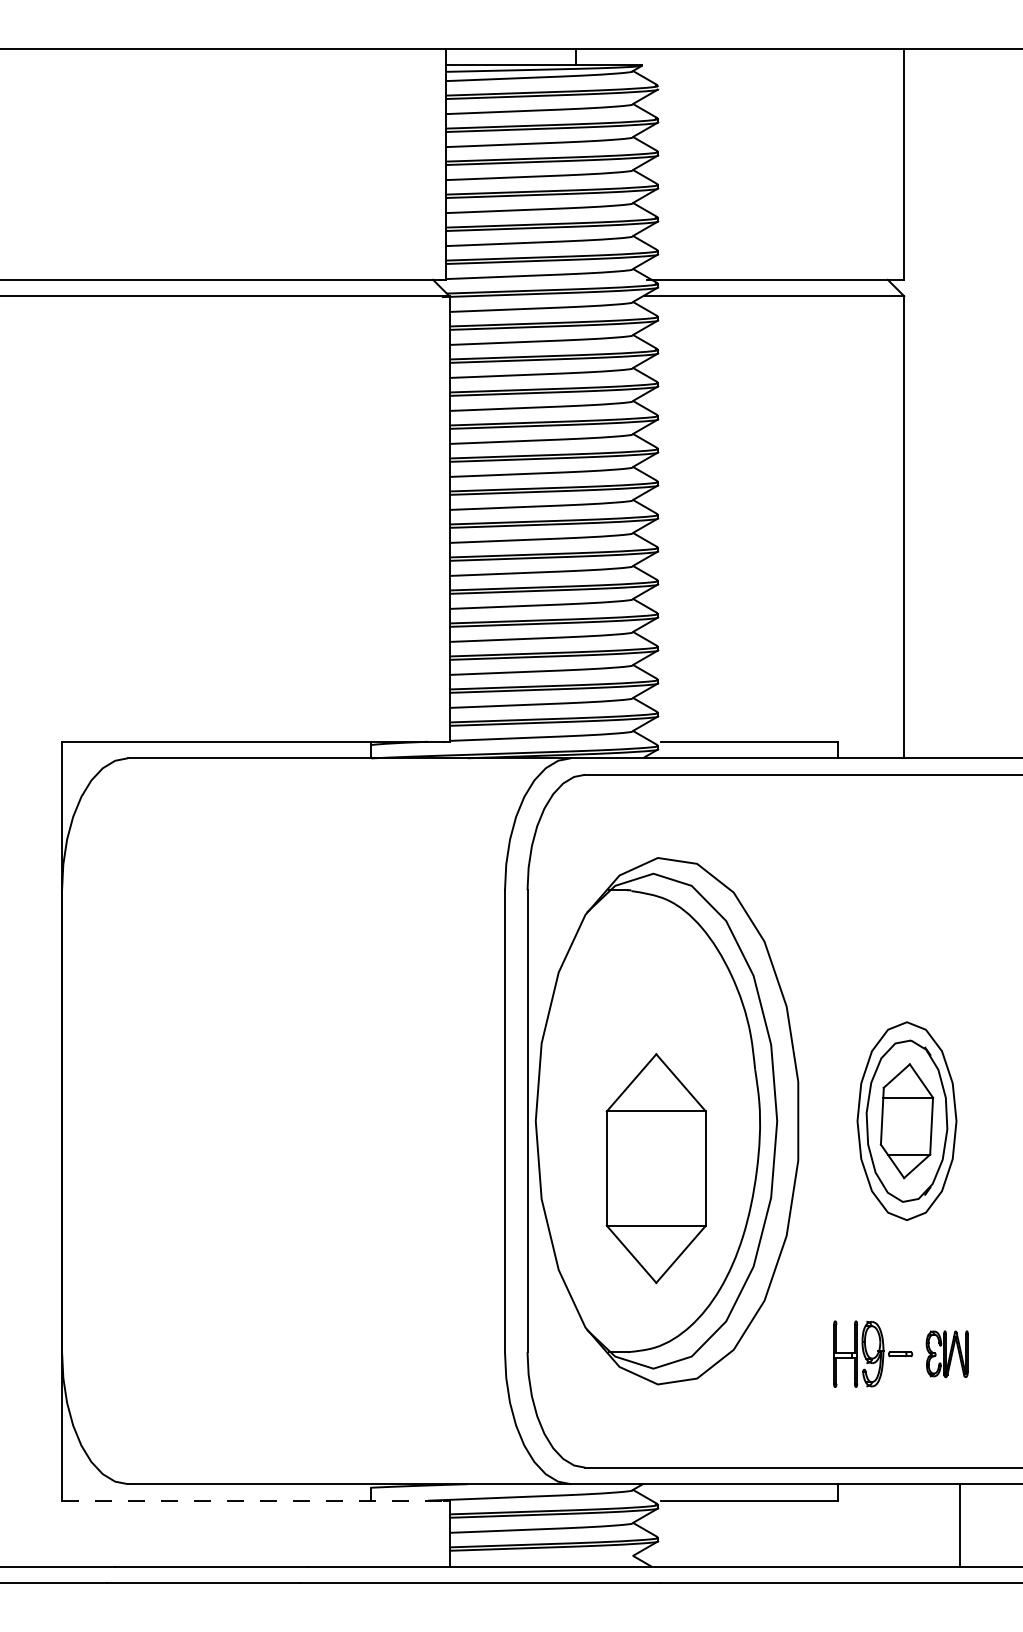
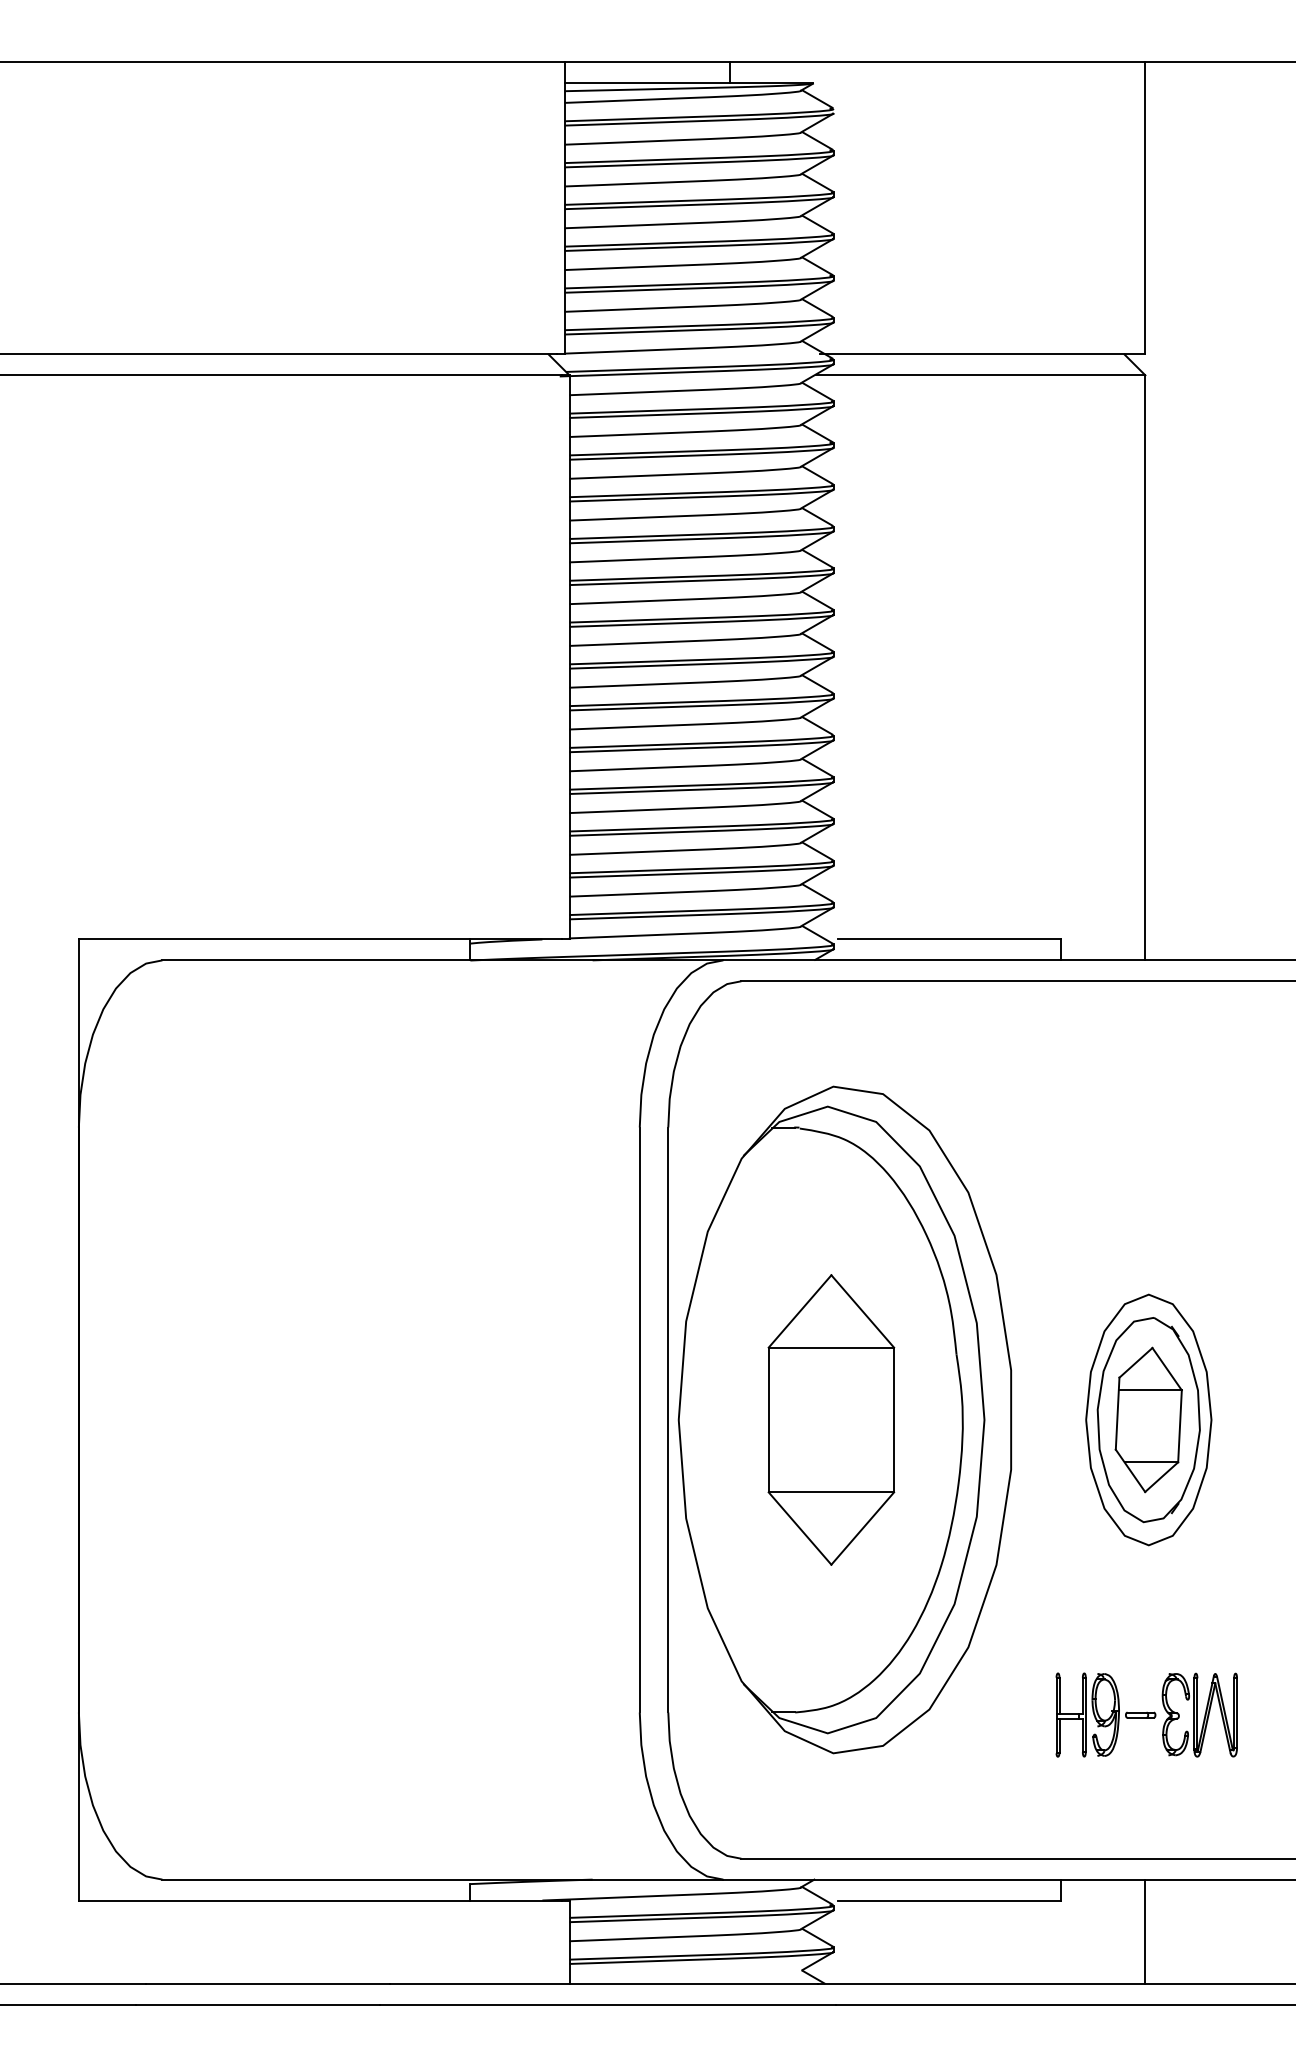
part: (656, 1168) -> (831, 1419), moved
part: (947, 1353) -> (1199, 1714), size x1.43
line: (252, 1500) -> (320, 1900), dashed -> solid
line: (959, 1525) -> (1145, 1931), moved

